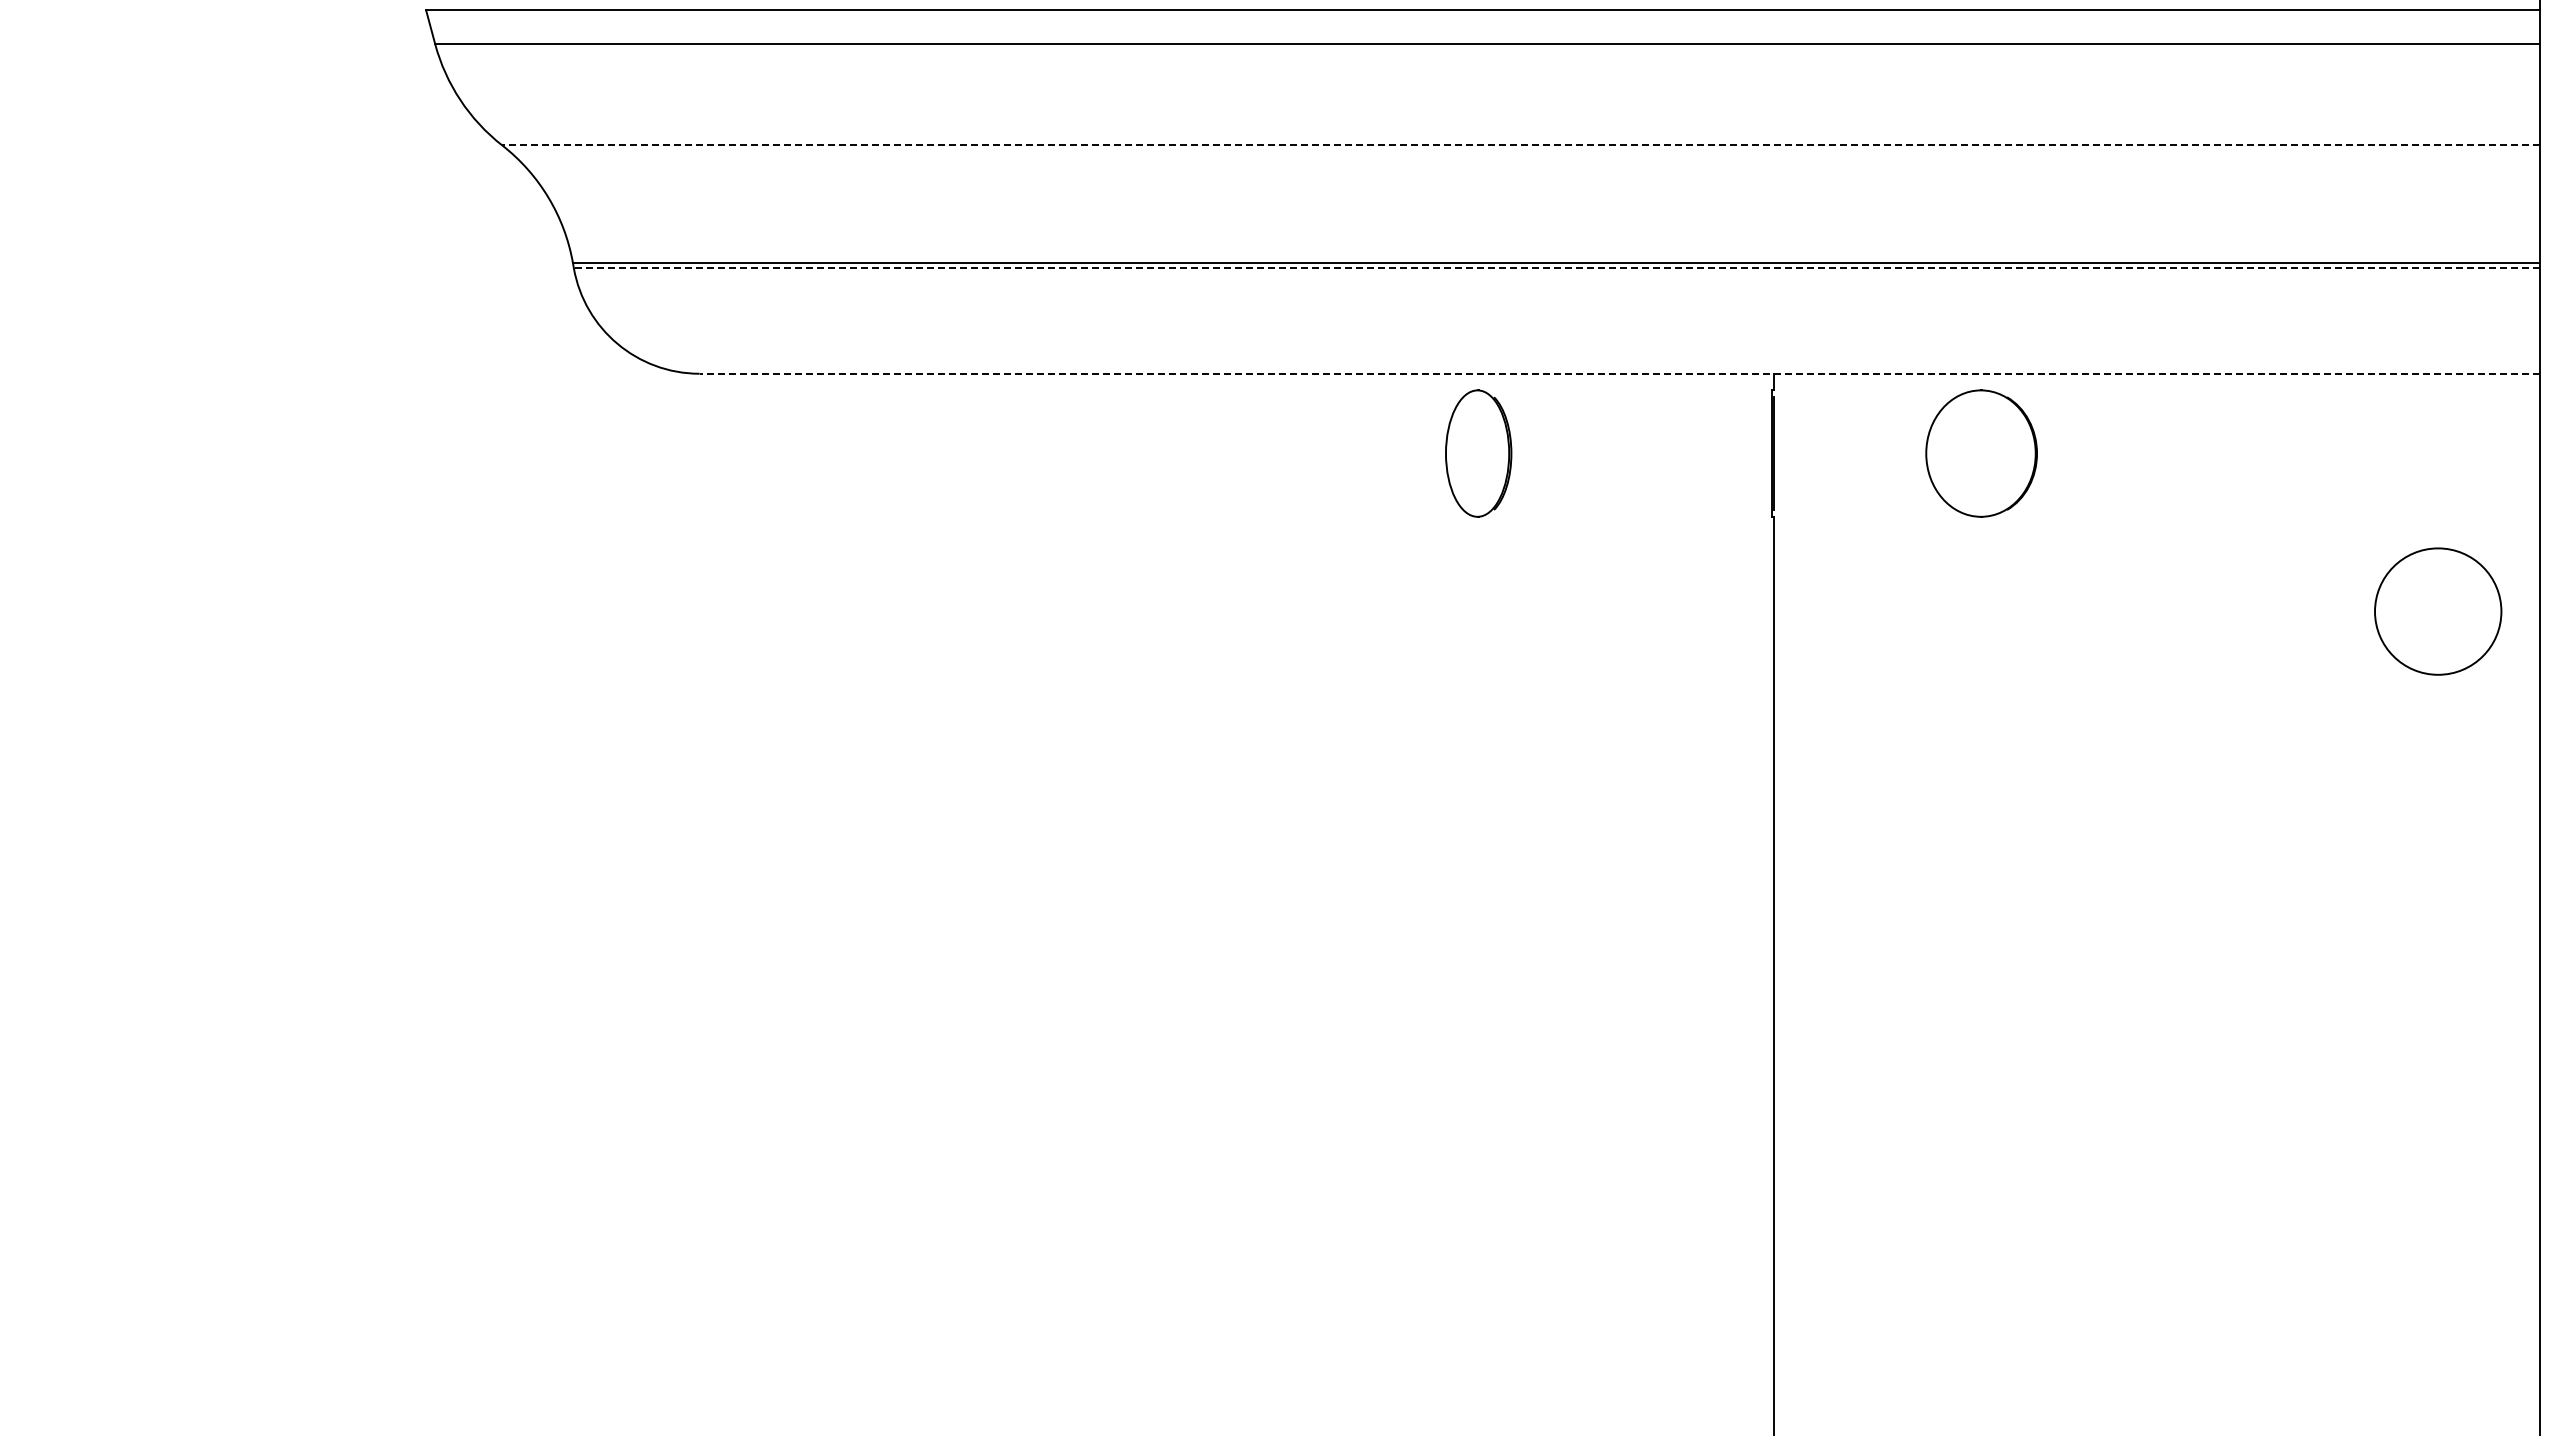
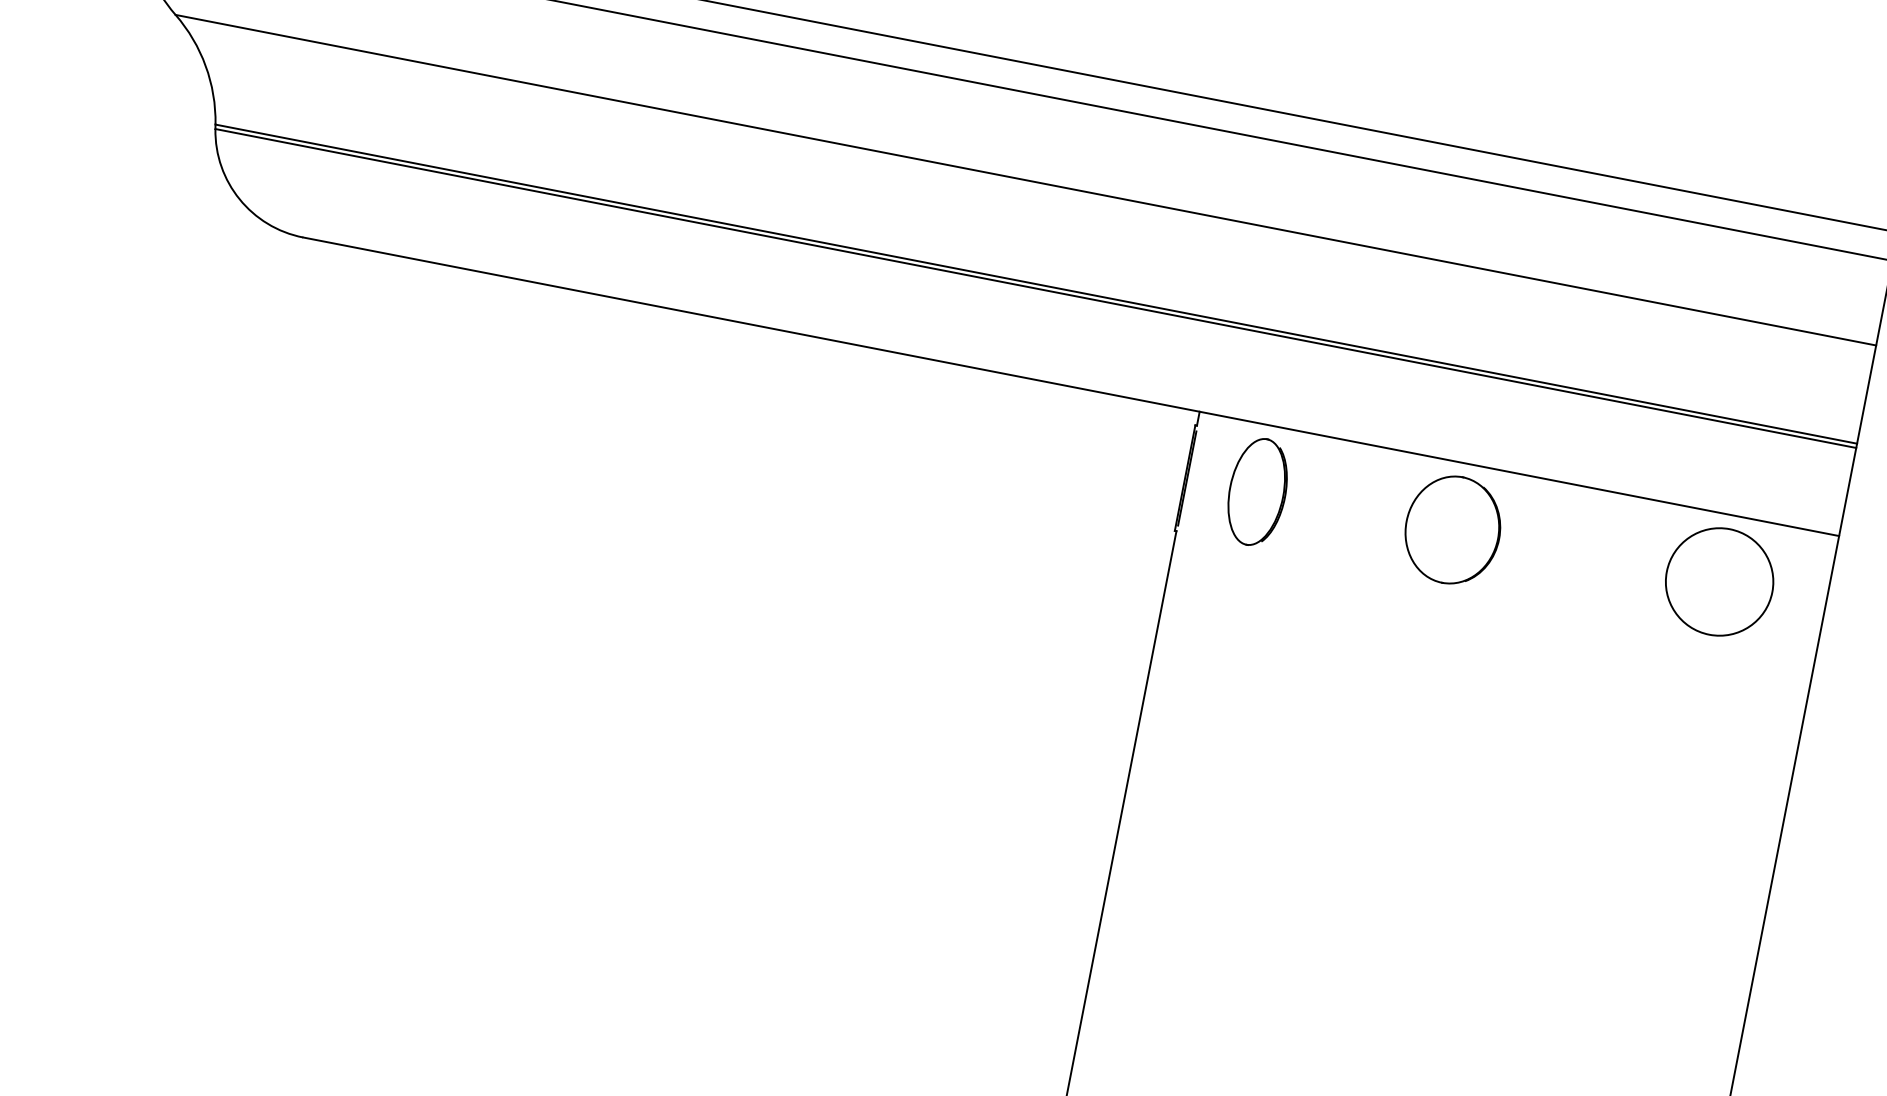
line: (1521, 145) -> (1026, 180), dashed -> solid
line: (1556, 268) -> (1035, 288), dashed -> solid
line: (1619, 373) -> (1071, 386), dashed -> solid
part: (1478, 453) -> (1257, 492), moved
part: (1981, 453) -> (1452, 530), moved
circle: (2438, 611) -> (1719, 581), moved

